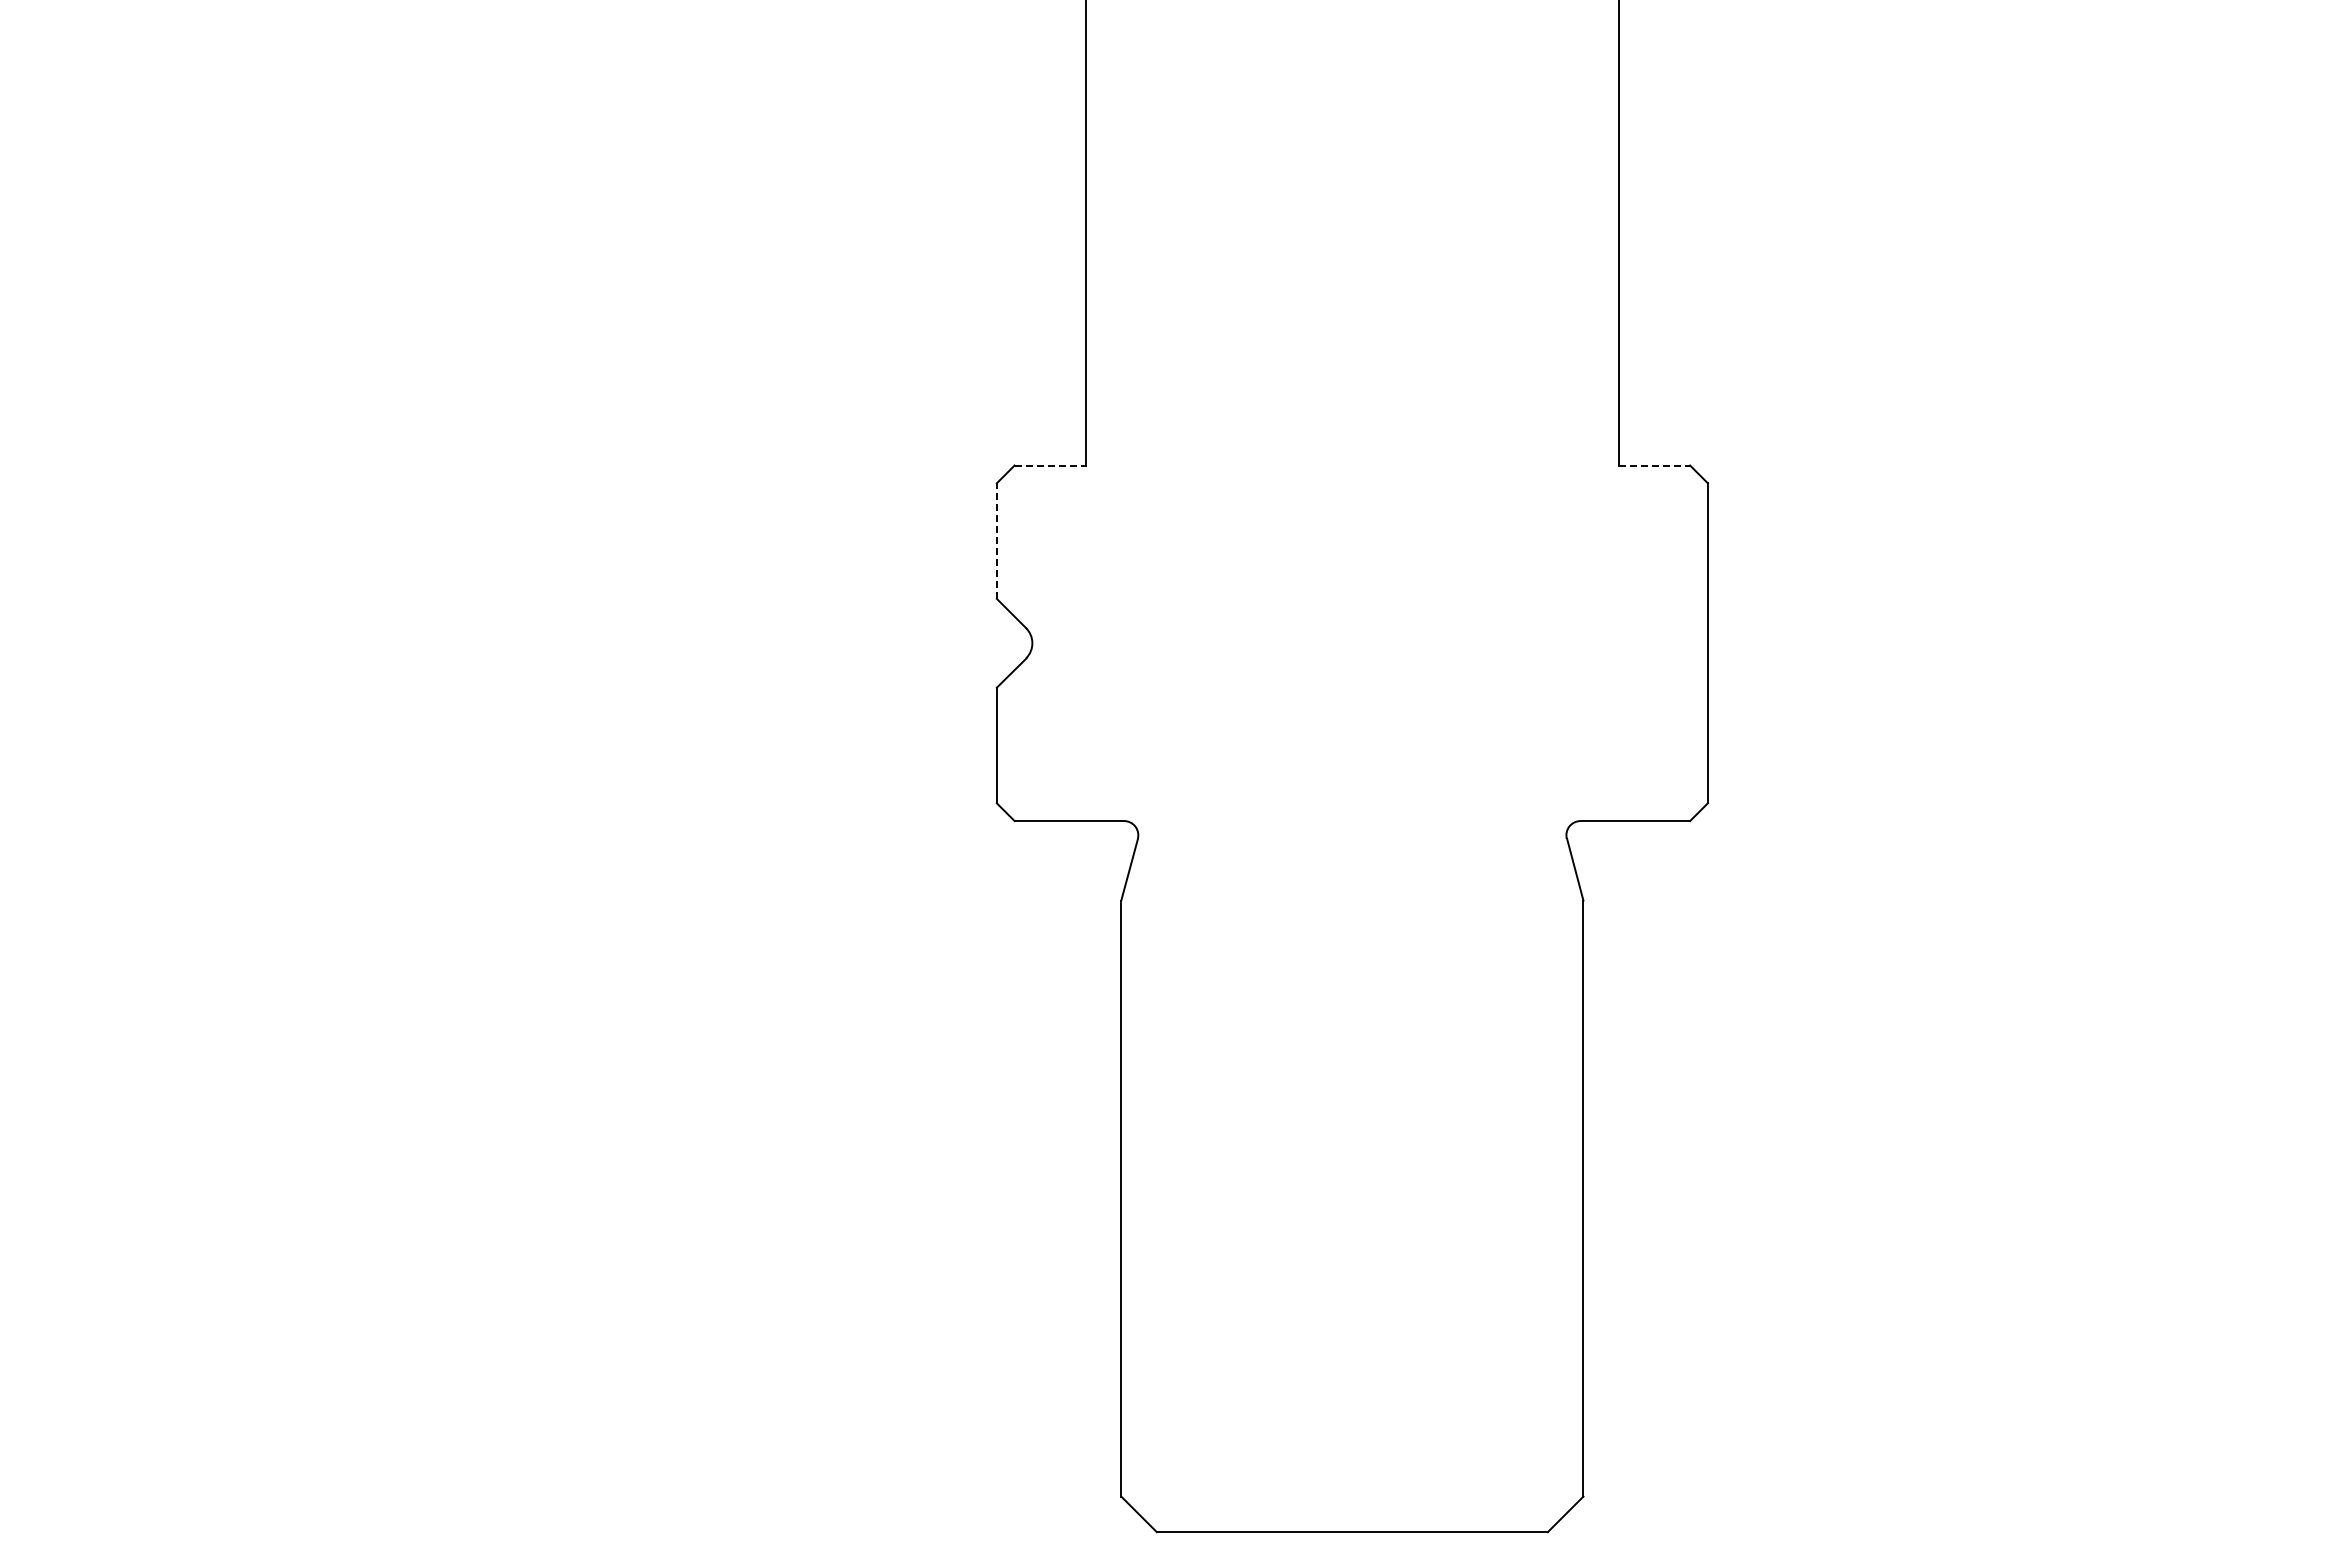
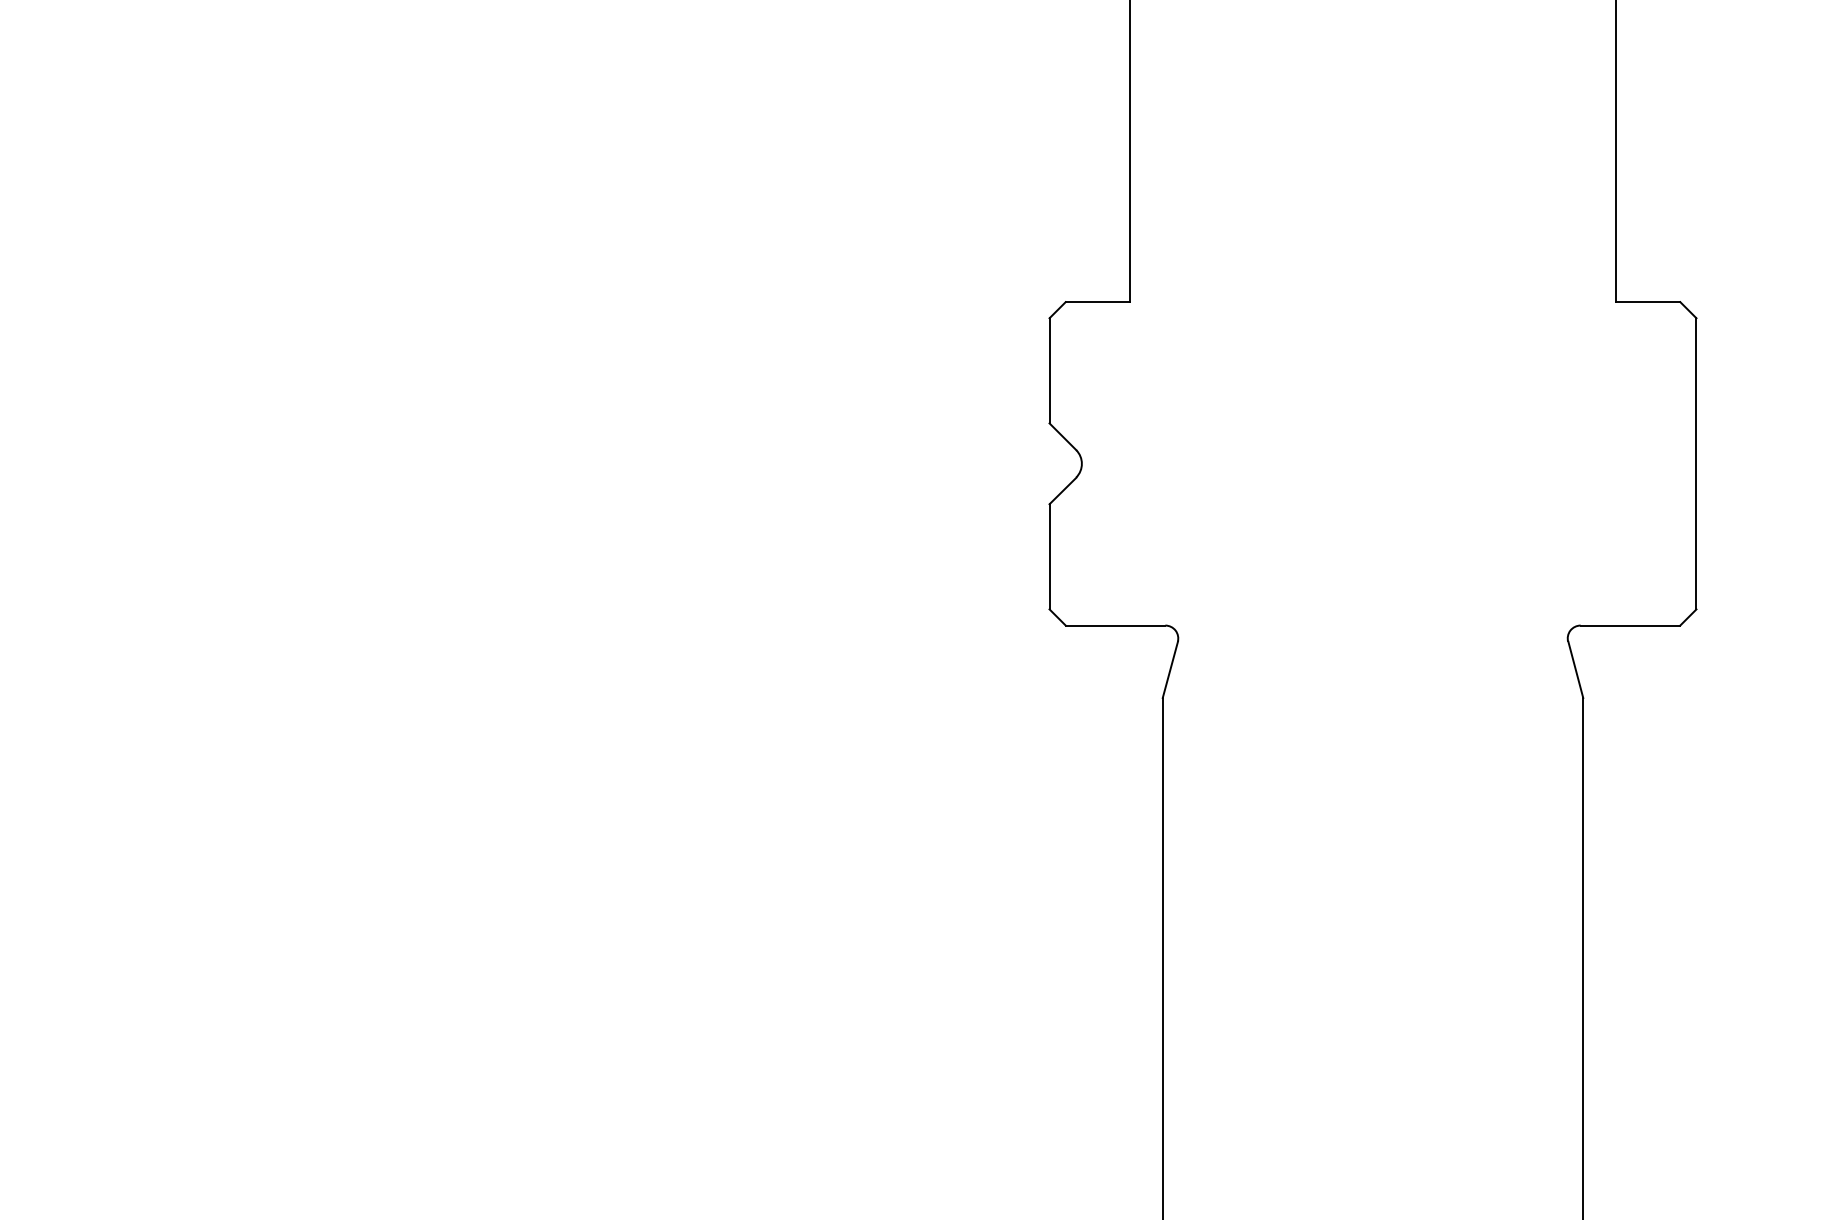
line: (1050, 465) -> (1098, 302), dashed -> solid
line: (1654, 465) -> (1647, 302), dashed -> solid
line: (996, 541) -> (1049, 371), dashed -> solid

